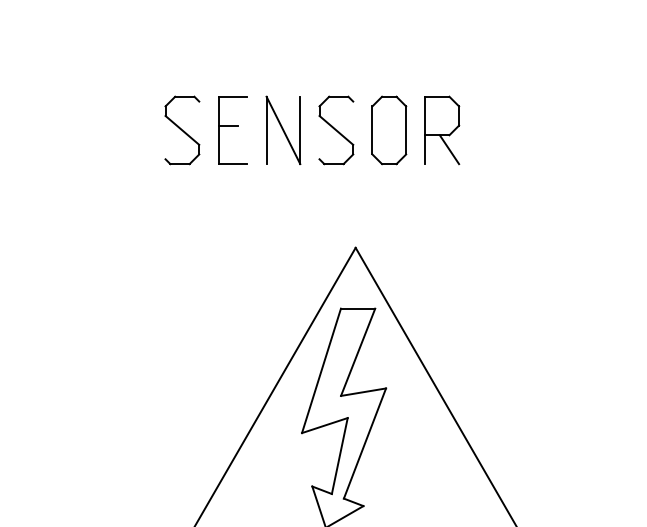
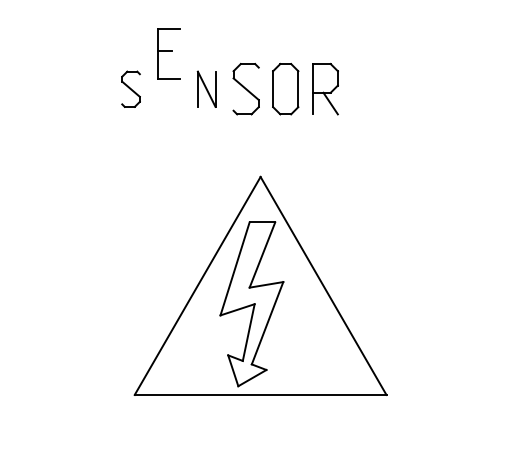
part: (232, 129) -> (168, 53), moved
part: (181, 130) -> (130, 89), size x0.7
part: (283, 130) -> (206, 89), size x0.7

